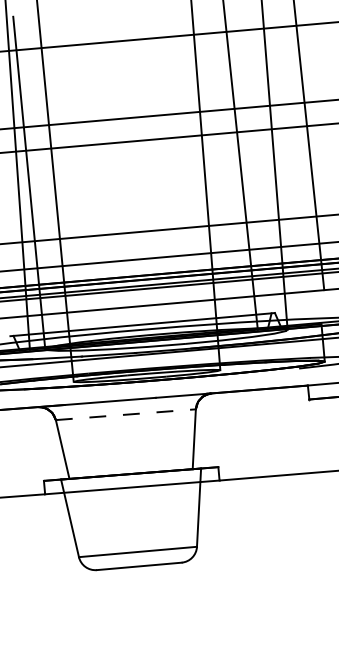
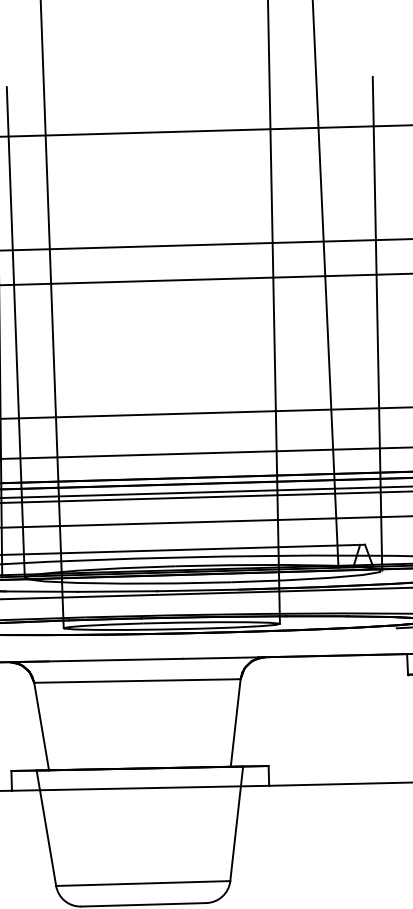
line: (126, 414) -> (138, 680), dashed -> solid

